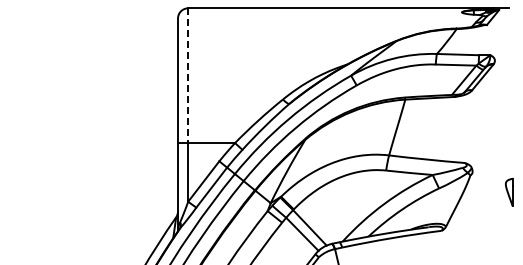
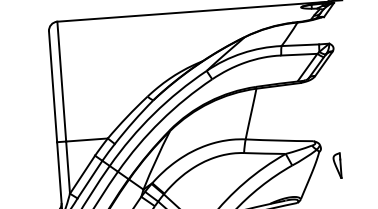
line: (188, 76) -> (62, 82), dashed -> solid
part: (509, 191) -> (337, 164), moved

